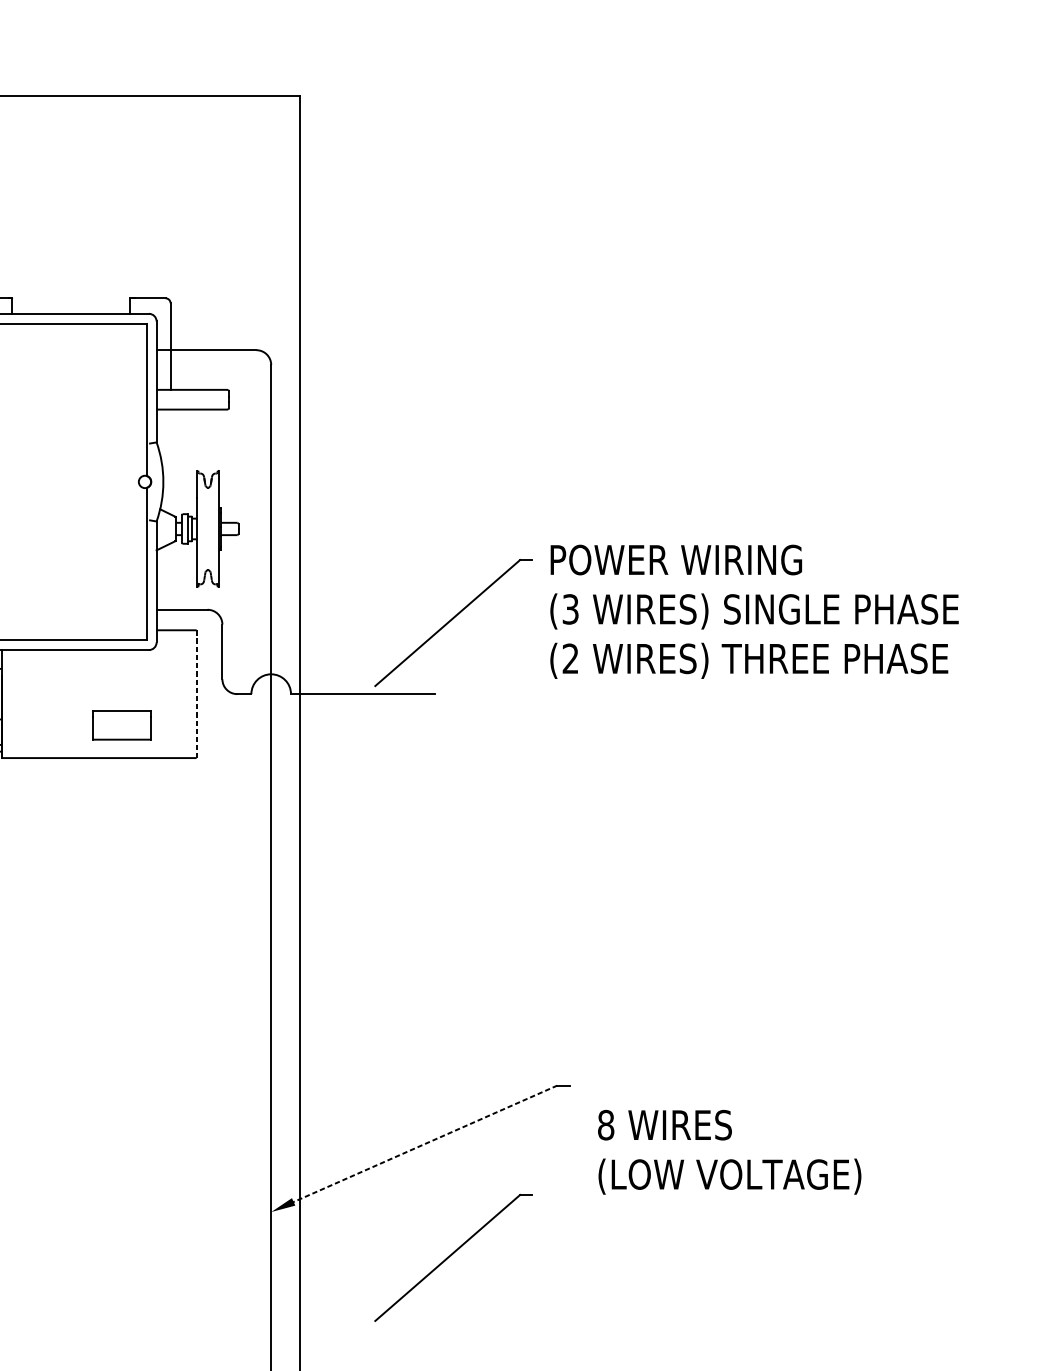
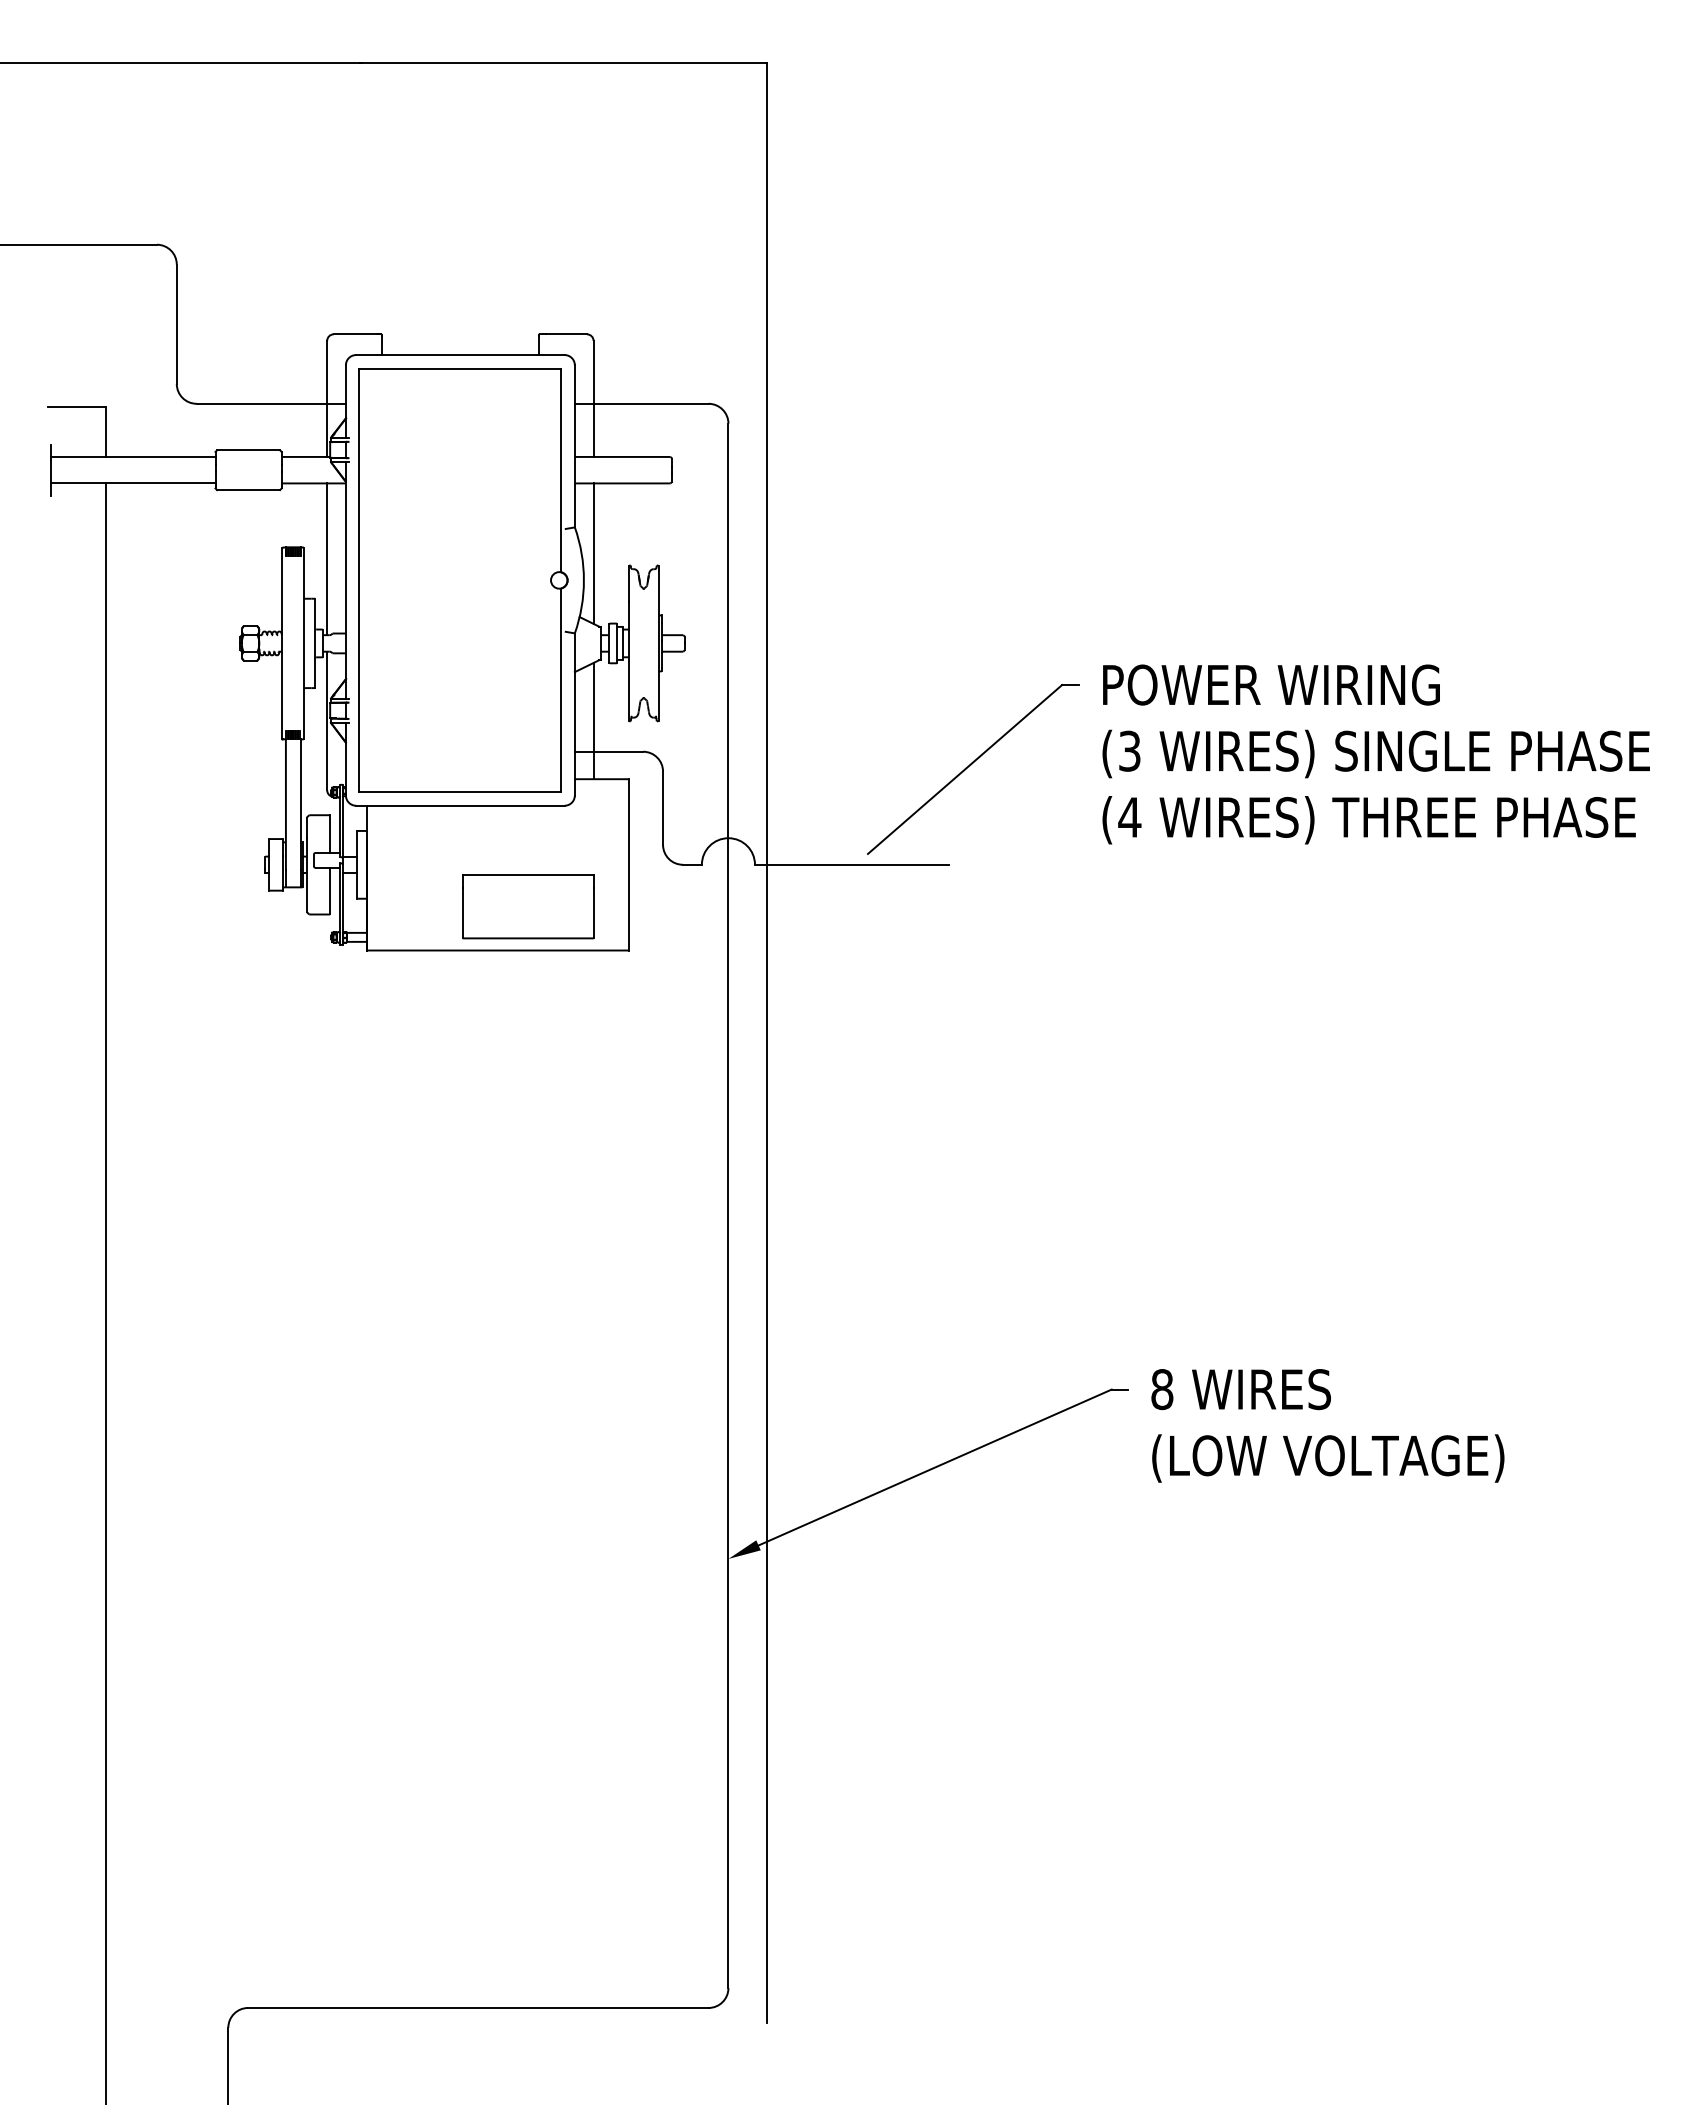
line: (170, 461) -> (593, 553), added
line: (170, 586) -> (593, 720), added
text: (570, 658) -> (1129, 817), (2 -> (4
line: (196, 693) -> (628, 864), dashed -> solid
part: (122, 725) -> (528, 906), size x1.67
line: (420, 1146) -> (928, 1470), dashed -> solid
text: (729, 1152) -> (1327, 1425), moved
part: (454, 1257) -> (973, 1620), removed

